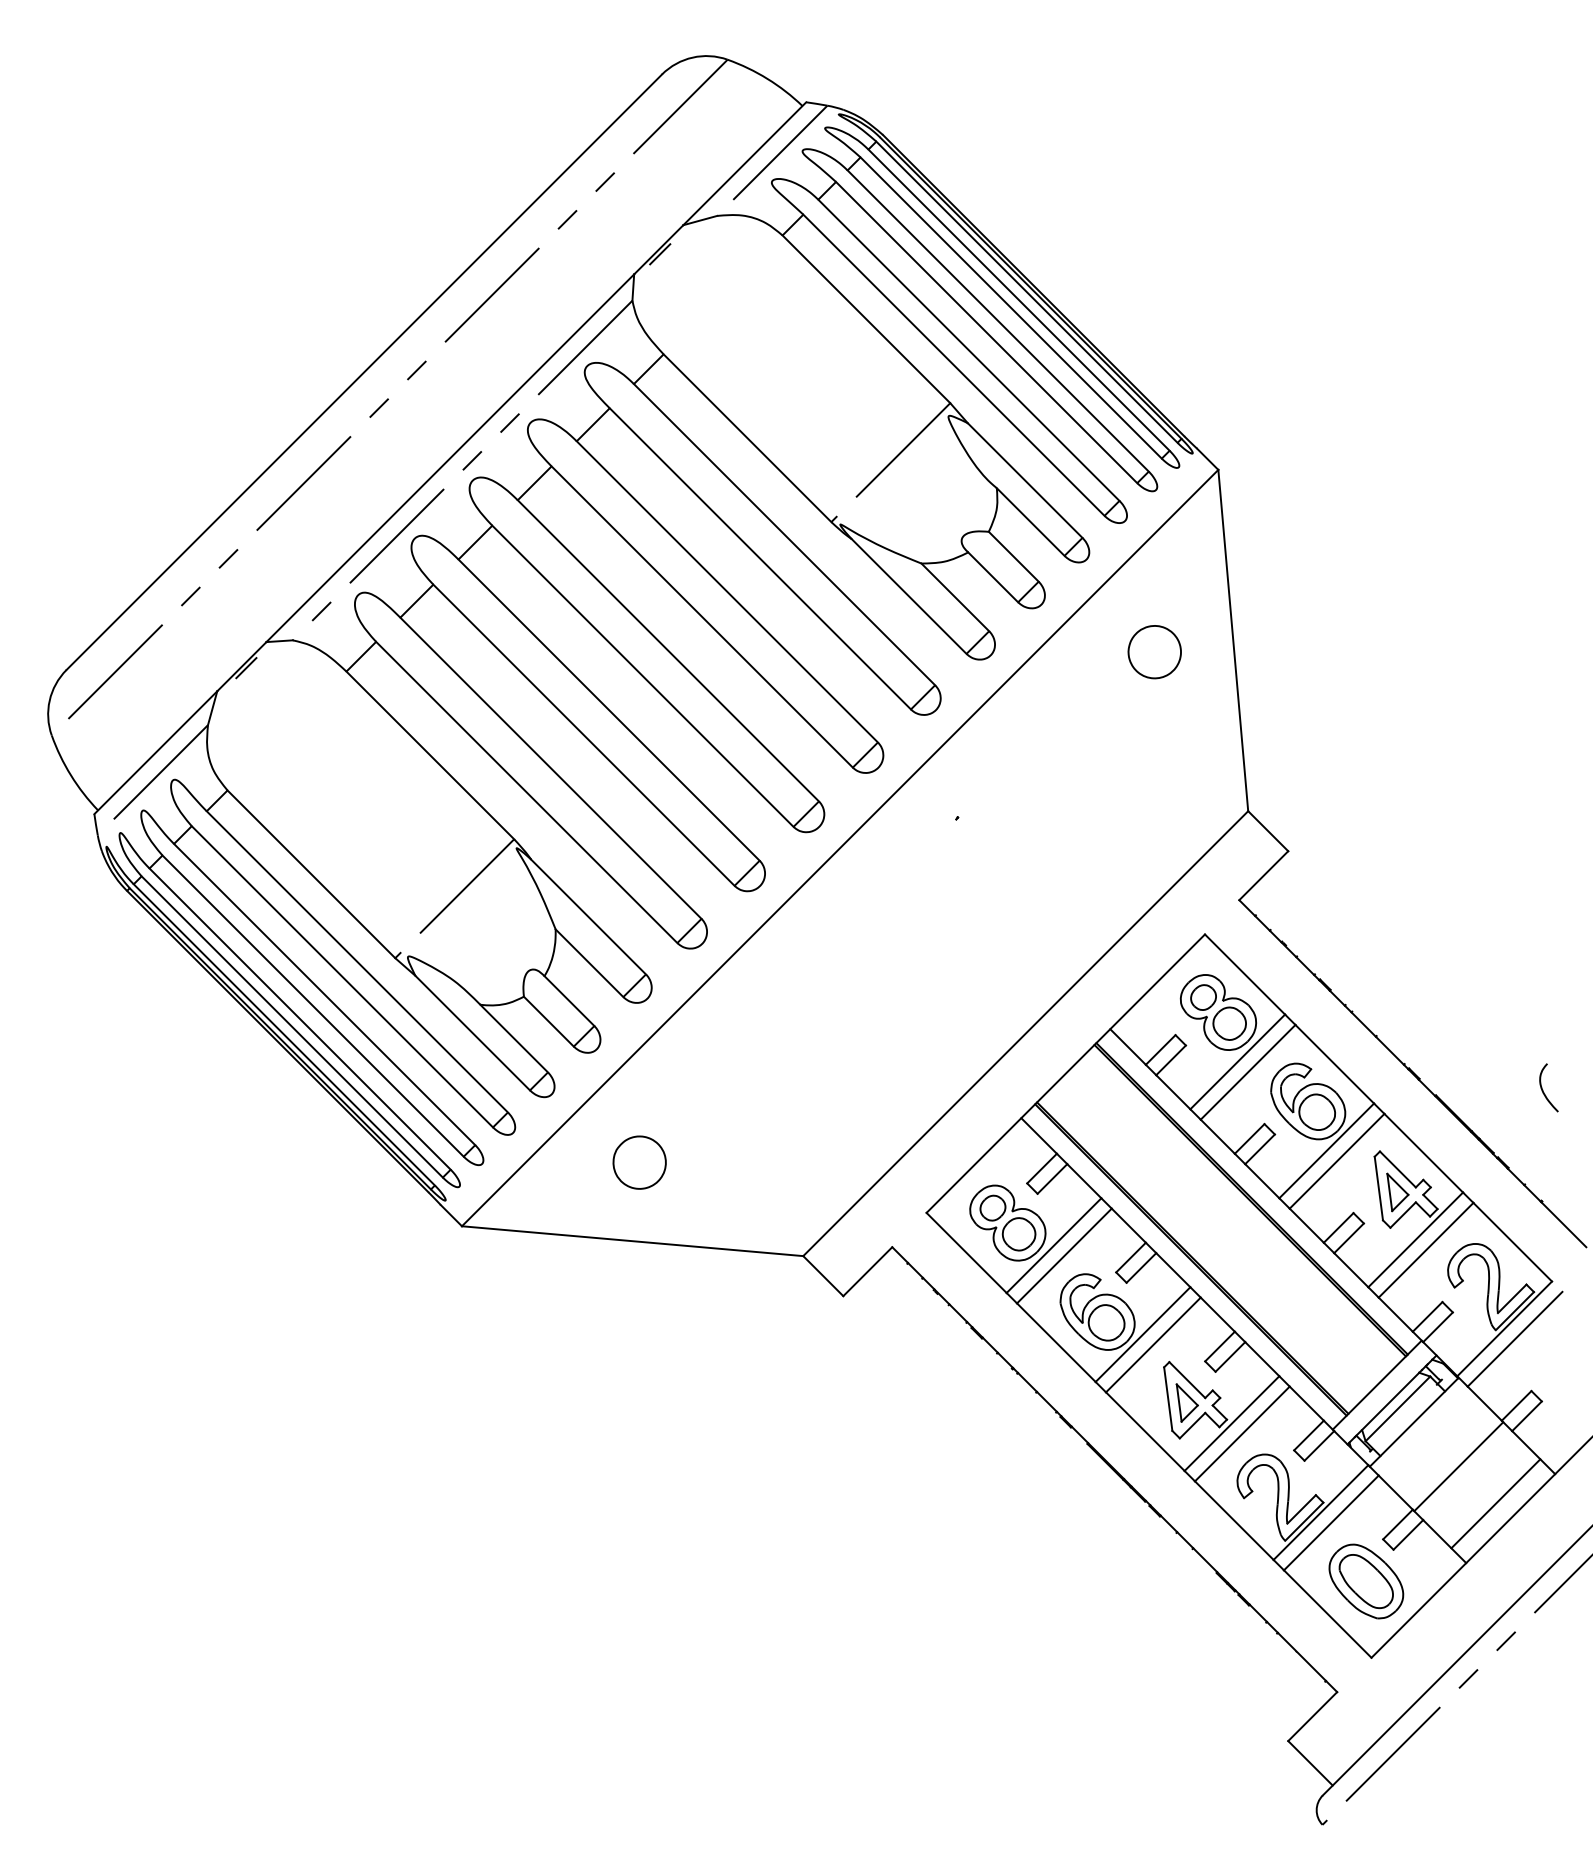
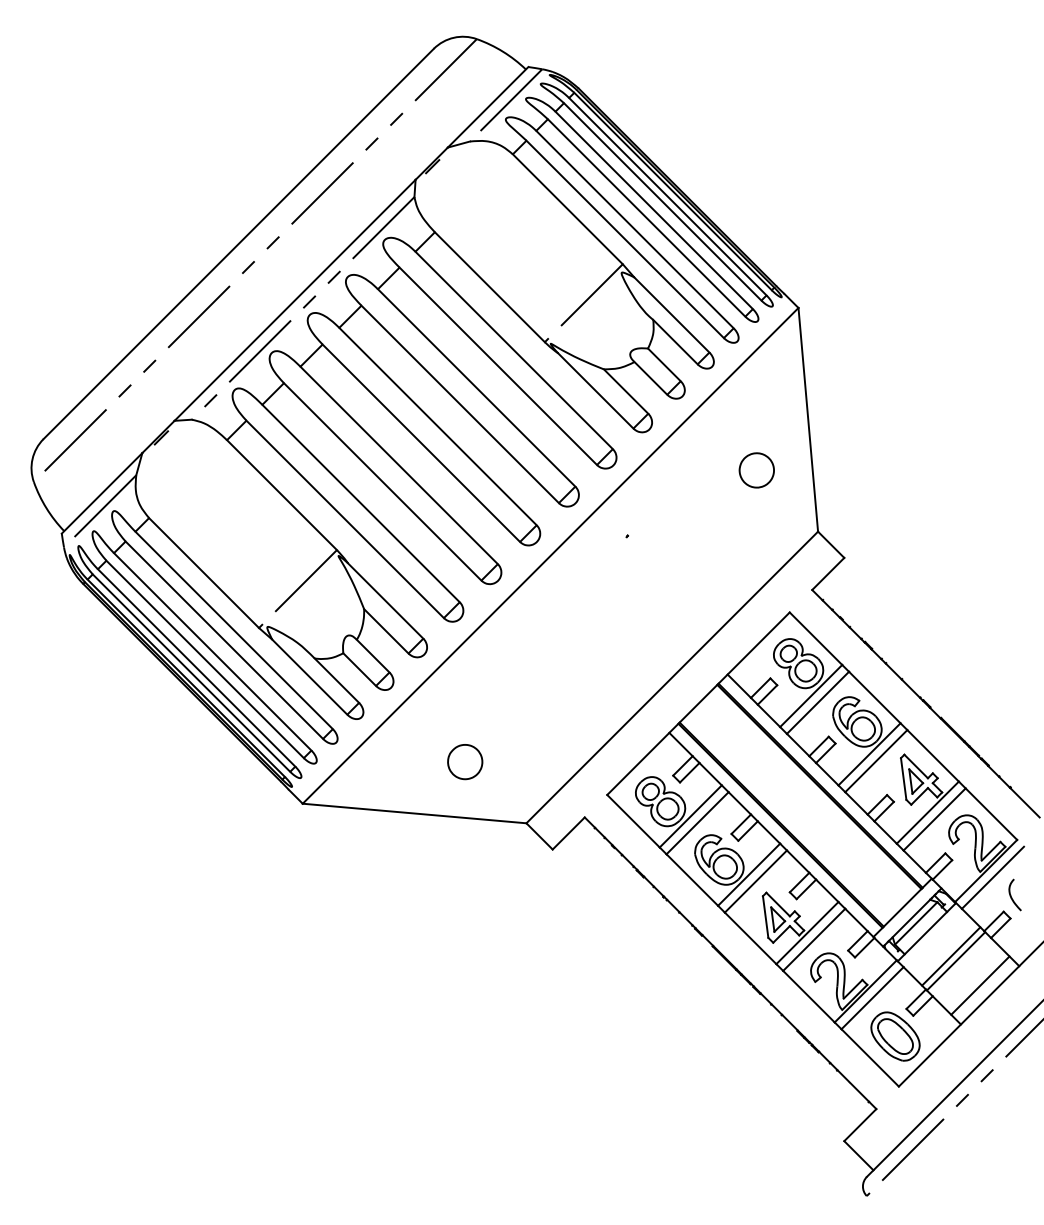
part: (1154, 652) -> (756, 470), moved
curve: (1543, 1087) -> (1011, 894), moved
part: (640, 1163) -> (465, 762), moved
line: (1451, 1459) -> (951, 956), added

